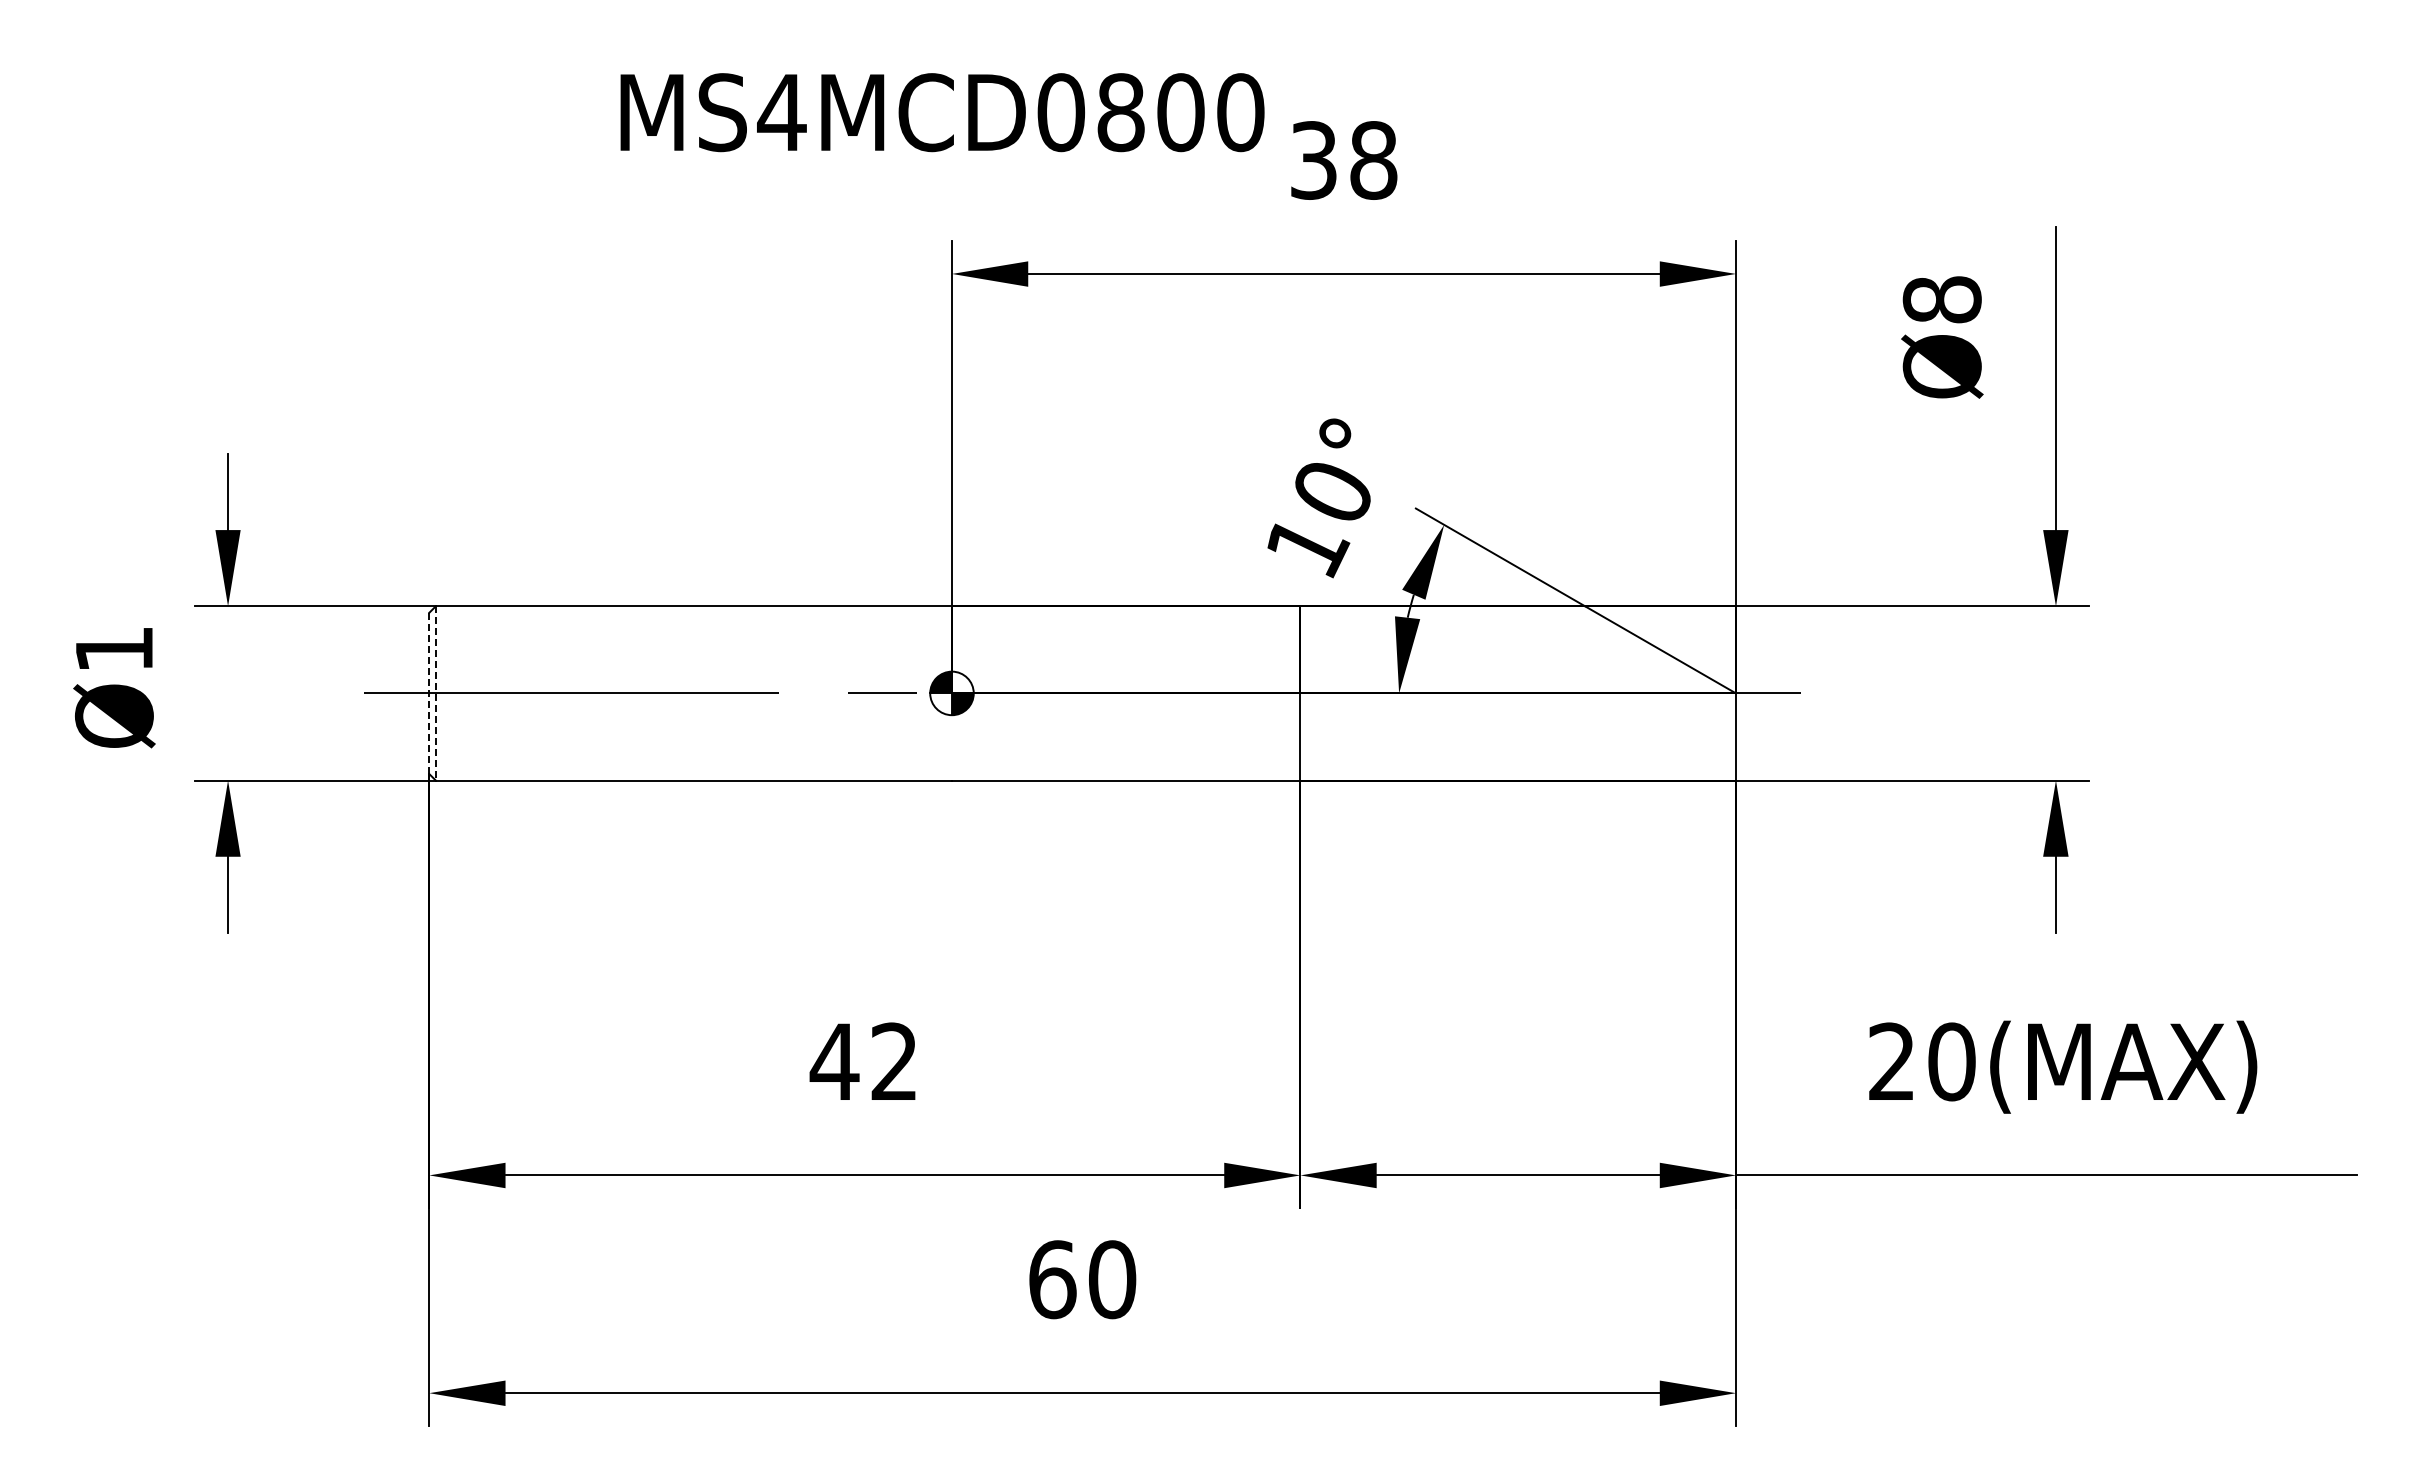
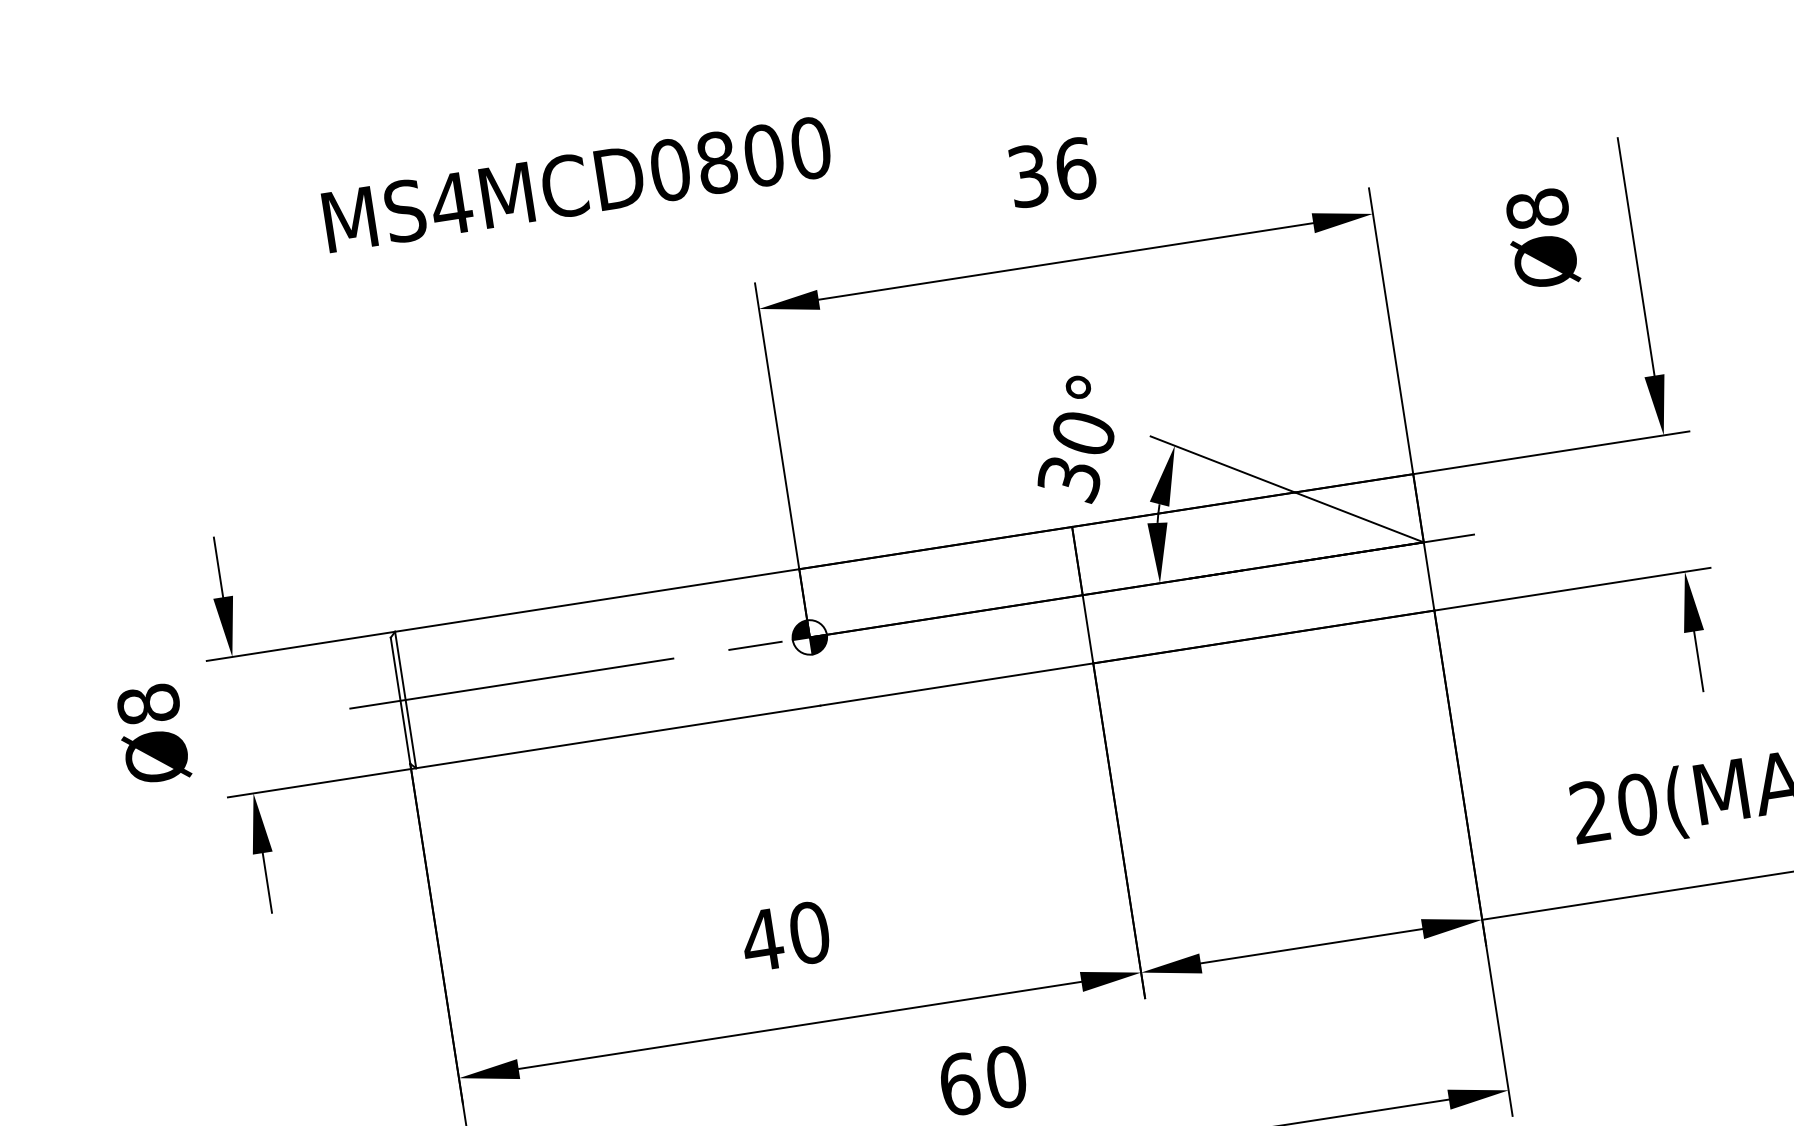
text: (942, 112) -> (577, 184), moved
text: (1373, 160) -> (1075, 169), 38 -> 36
text: (1307, 548) -> (1070, 480), 10° -> 30°
text: (113, 648) -> (147, 703), Ø1 -> Ø8
line: (429, 693) -> (400, 700), dashed -> solid
line: (435, 693) -> (405, 700), dashed -> solid
text: (894, 1061) -> (809, 932), 42 -> 40

